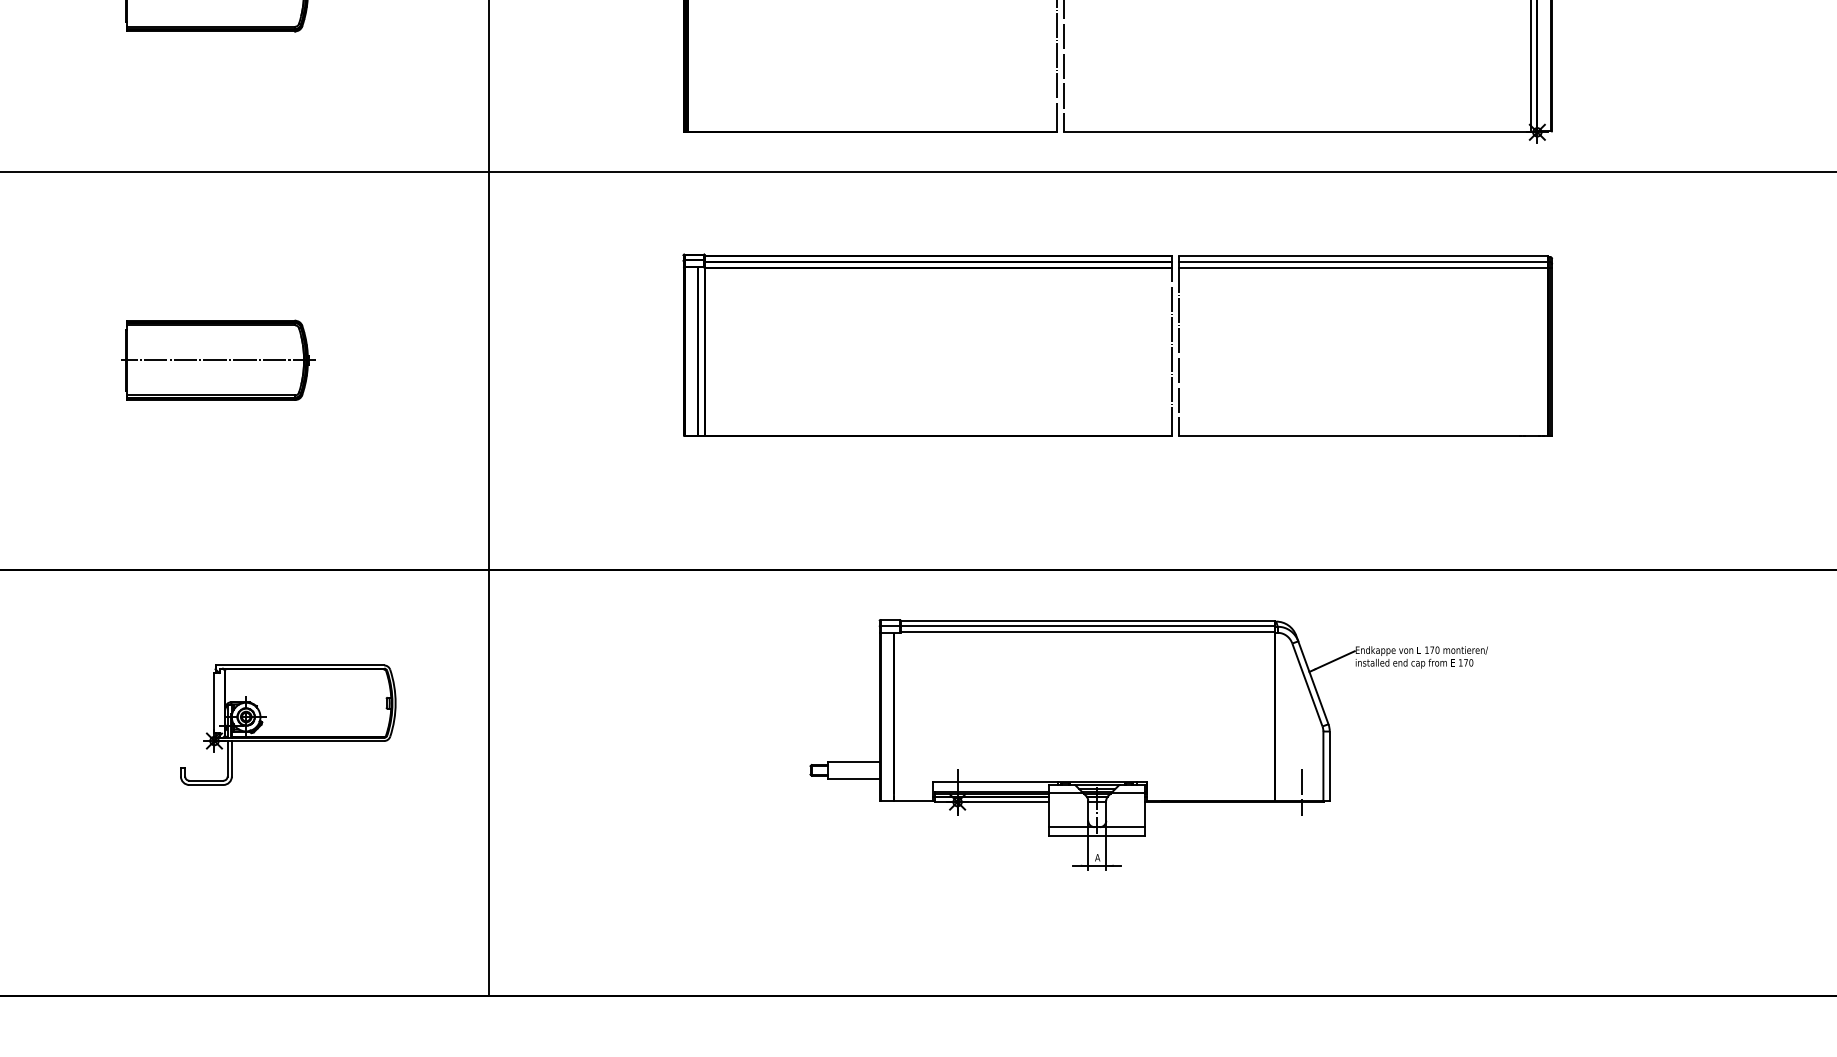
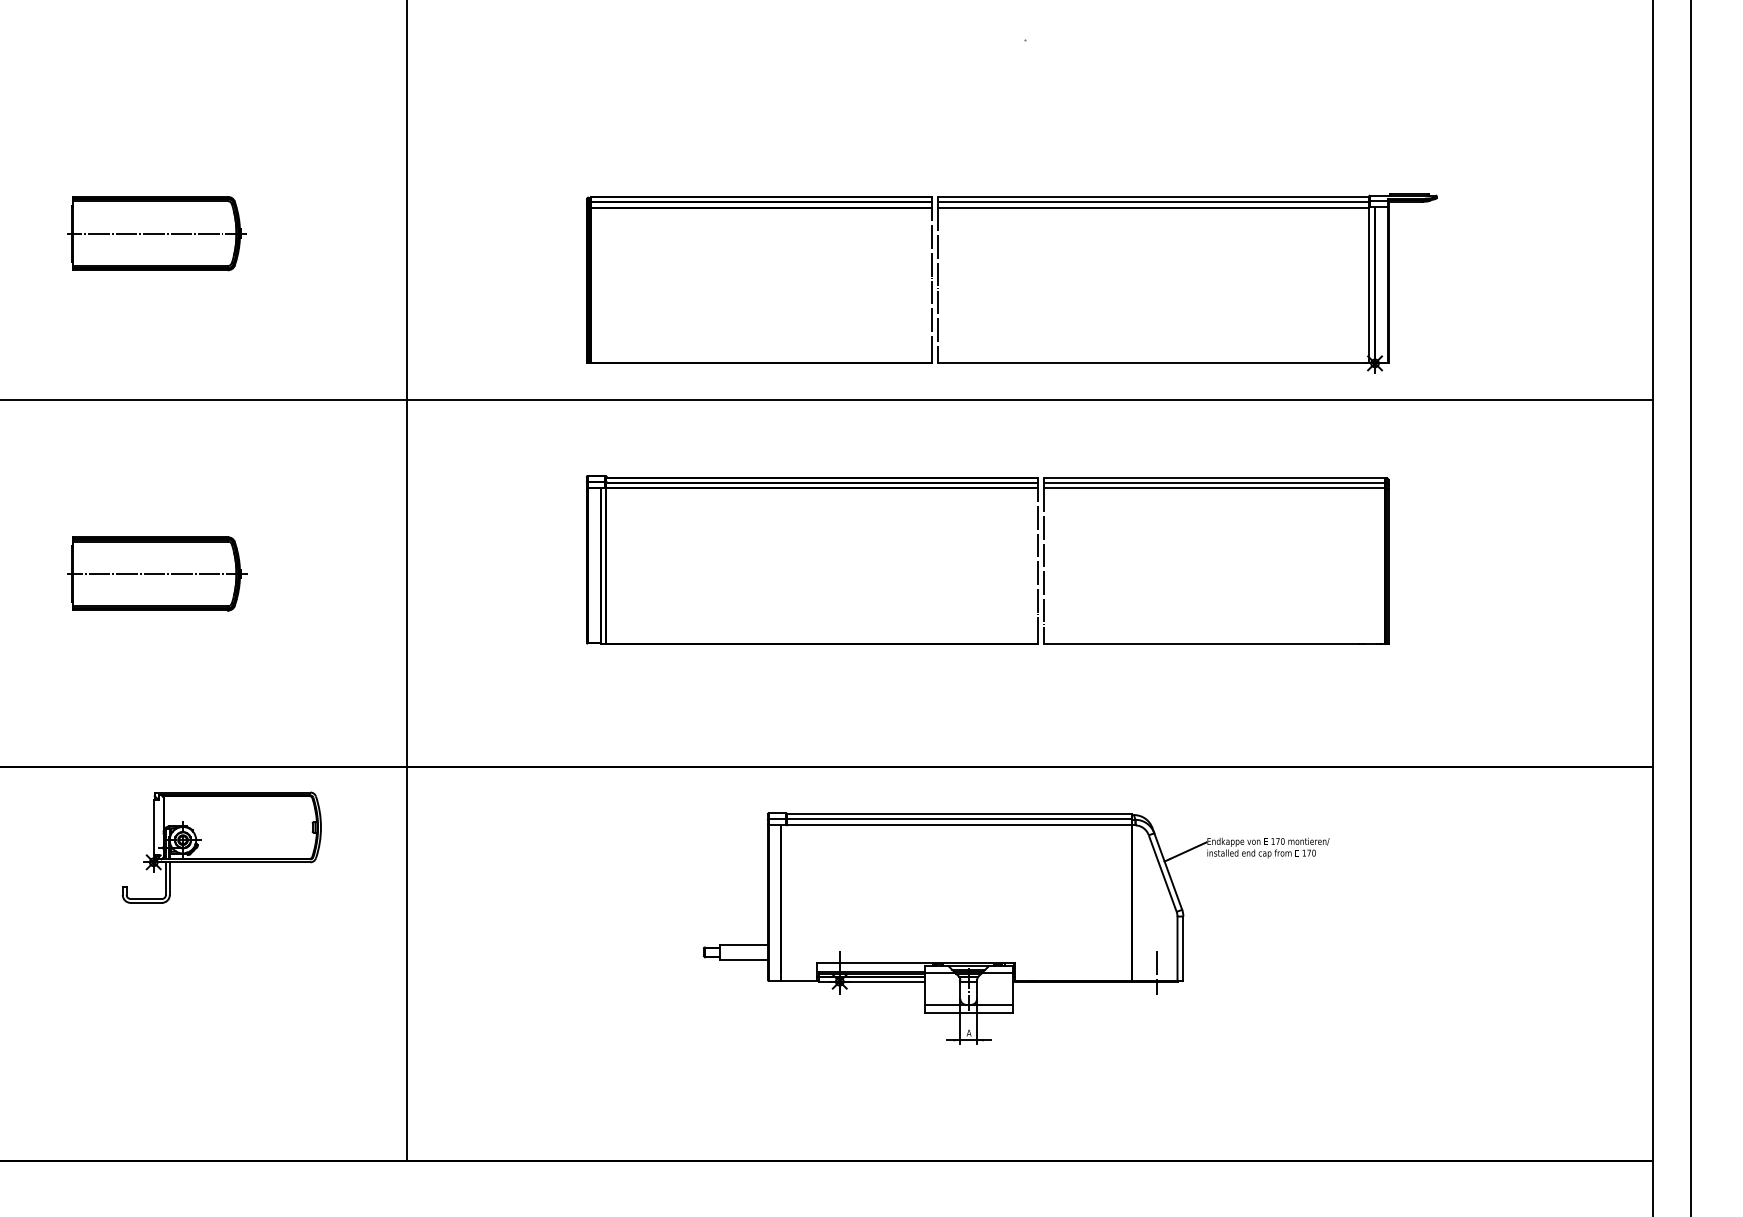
part: (287, 724) -> (221, 847), moved

